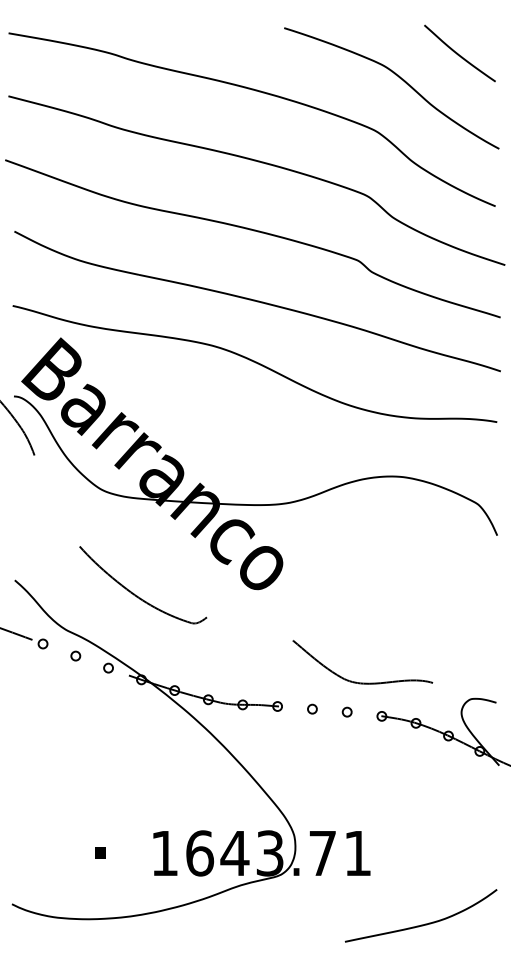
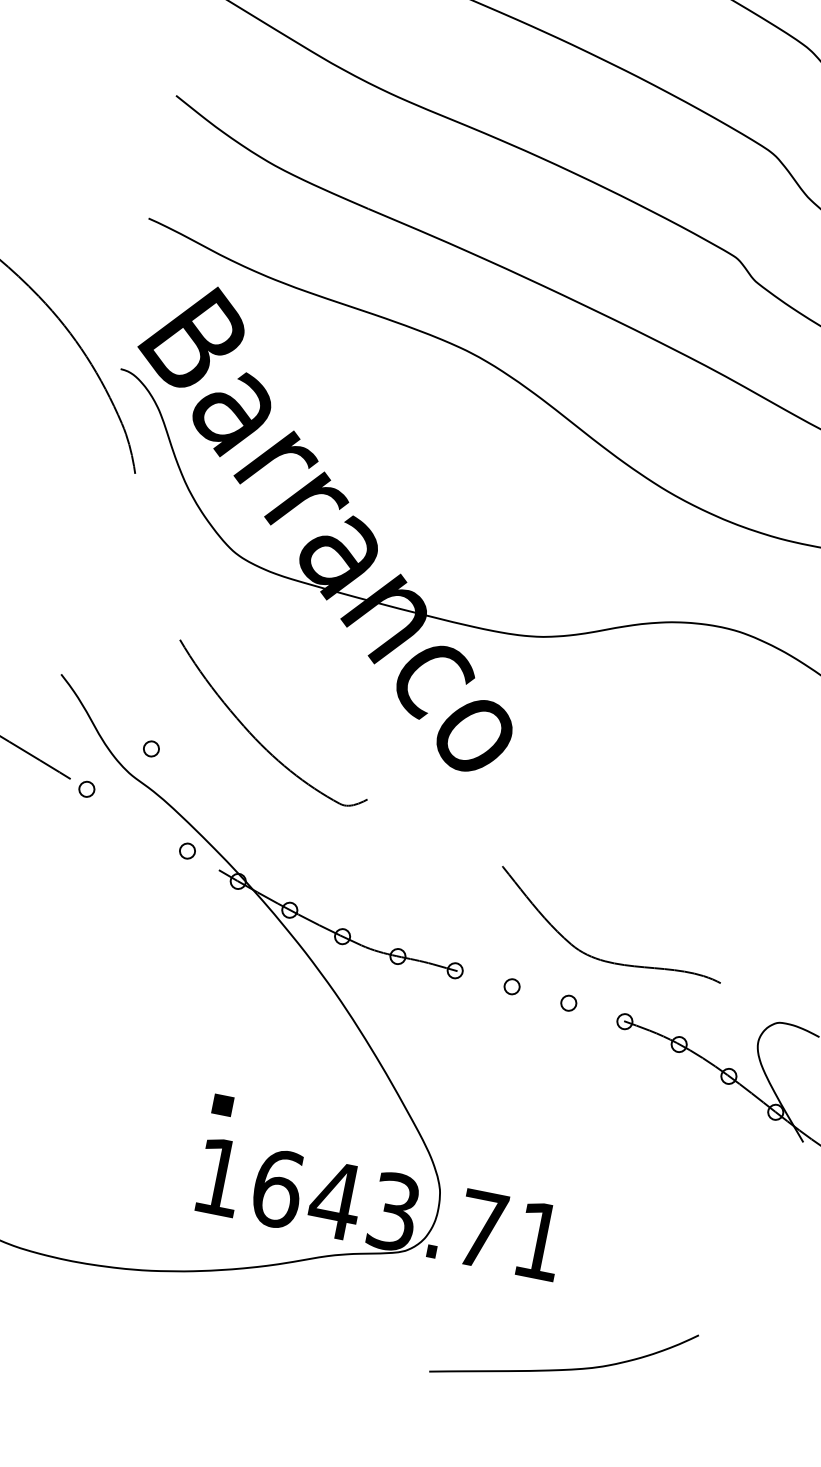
circle: (75, 655) -> (151, 747), moved
part: (100, 852) -> (223, 1103), moved
curve: (425, 923) -> (568, 1367), moved

